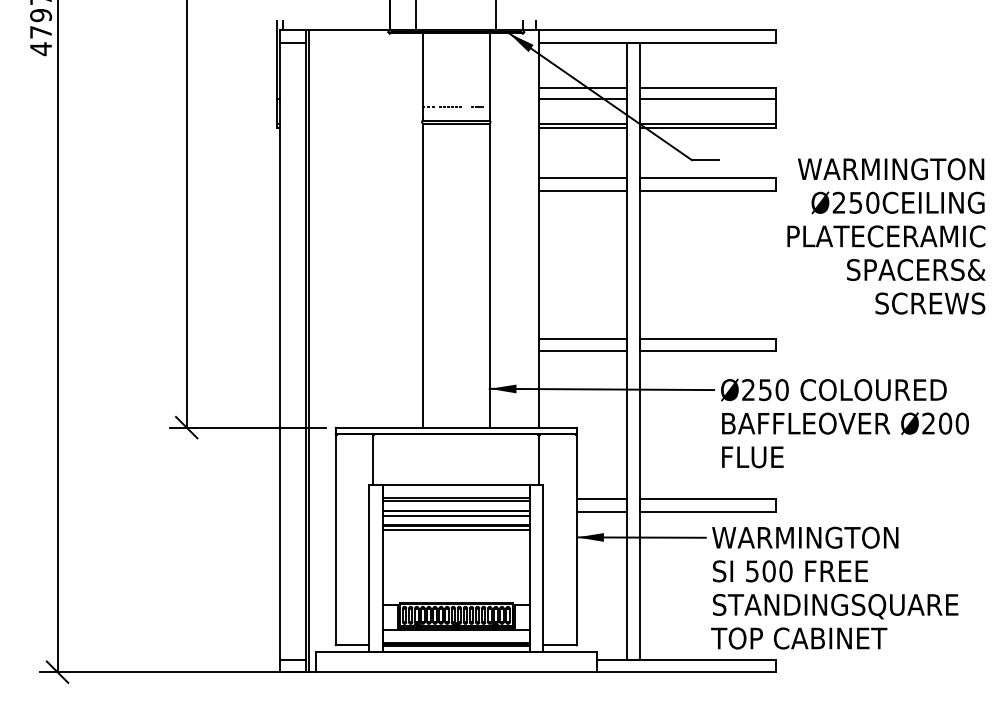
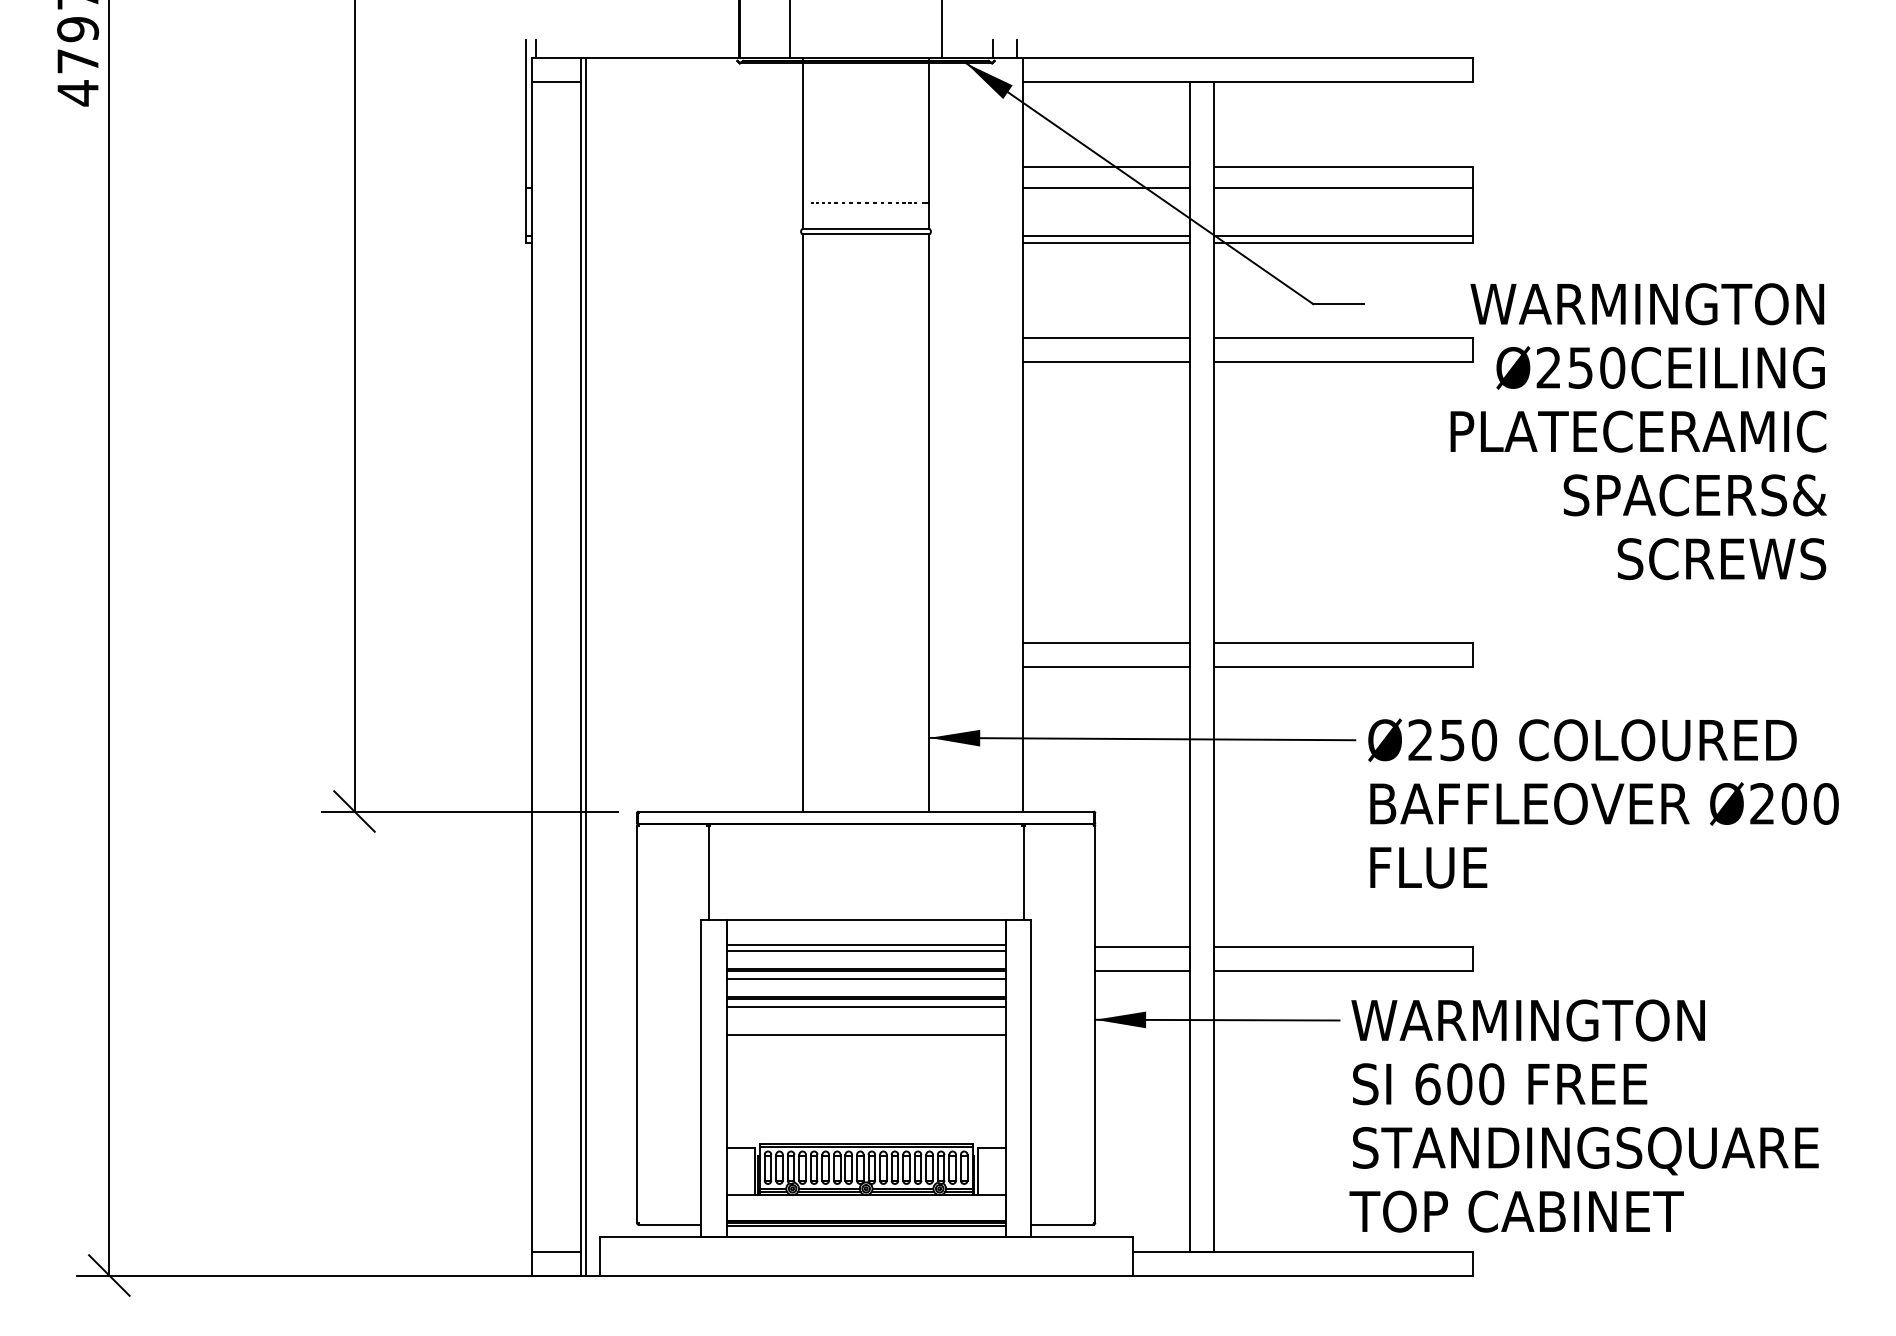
text: (886, 236) -> (1638, 431), moved
line: (455, 545) -> (864, 1035), added
text: (752, 571) -> (1428, 1084), 500 -> 600

